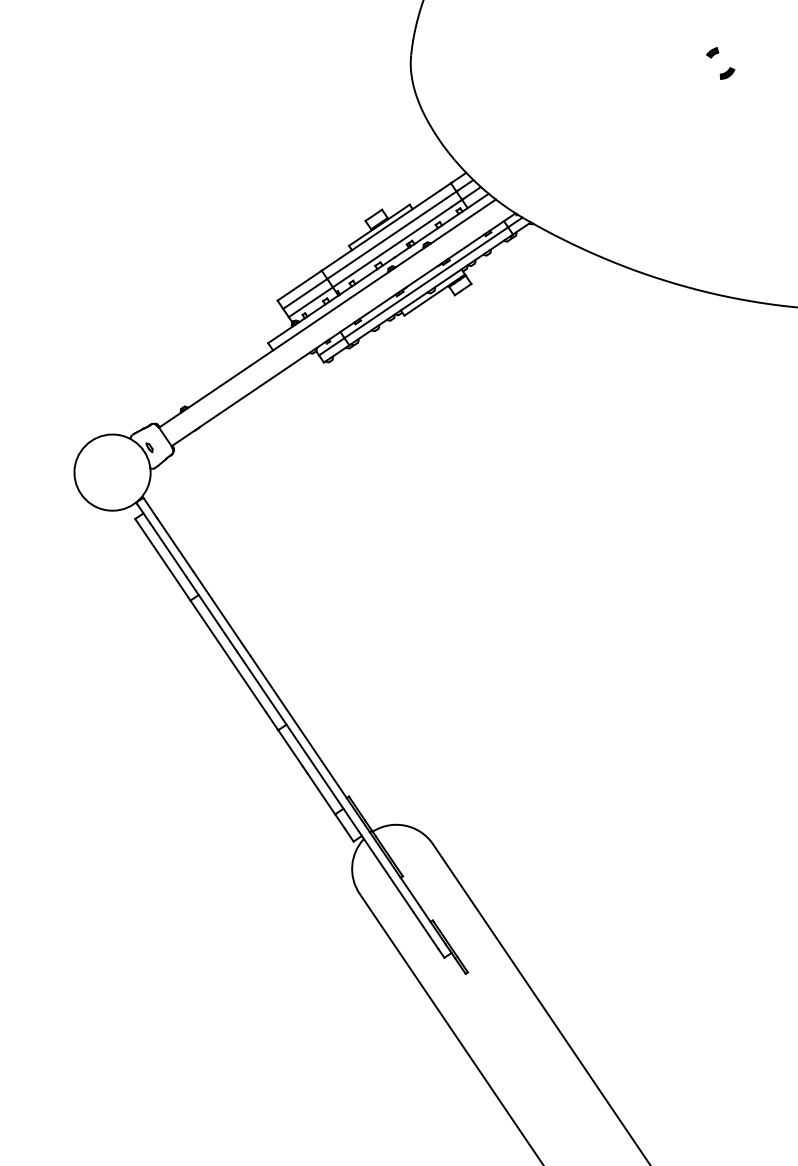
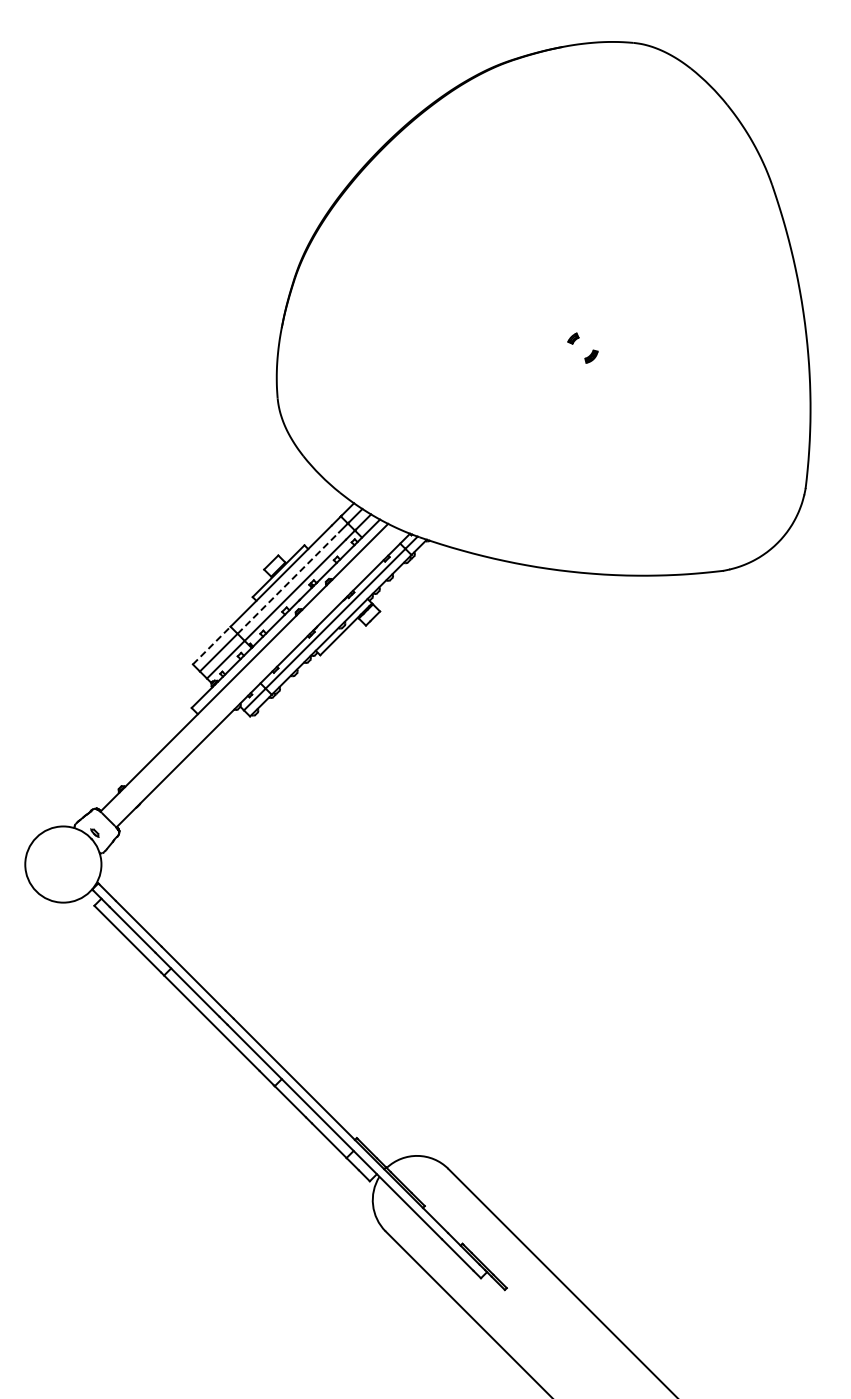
line: (386, 239) -> (288, 583), solid -> dashed
line: (299, 285) -> (211, 645), solid -> dashed

